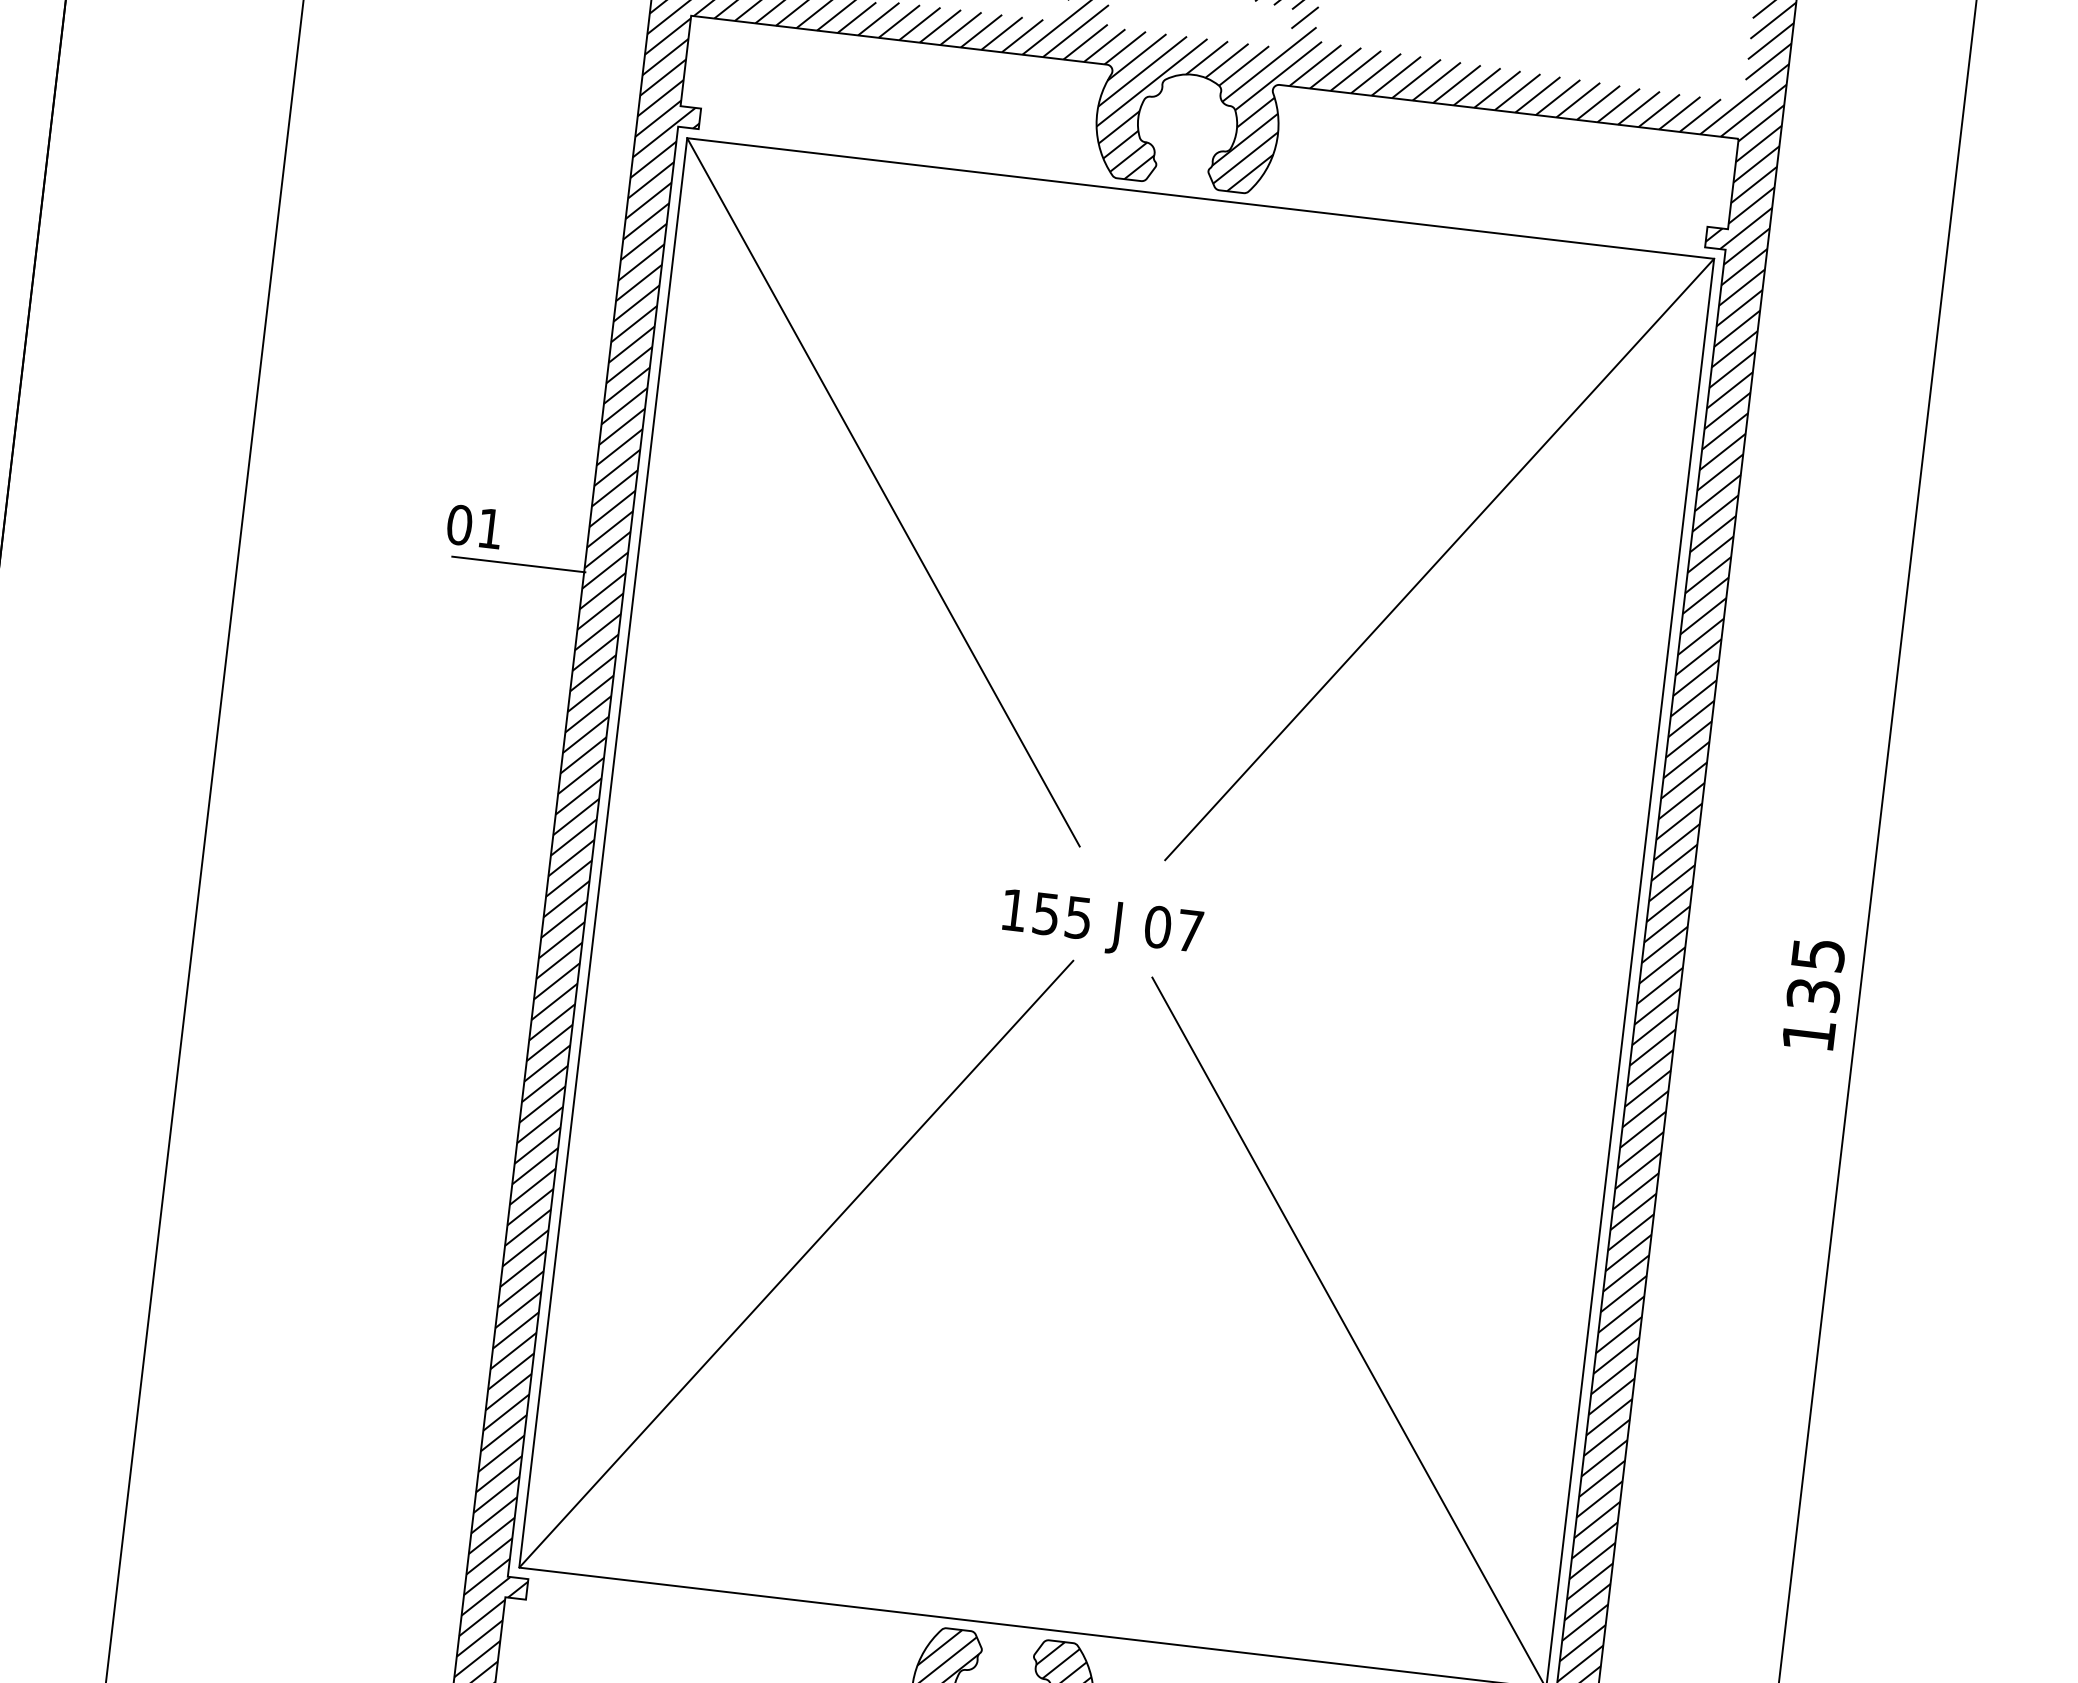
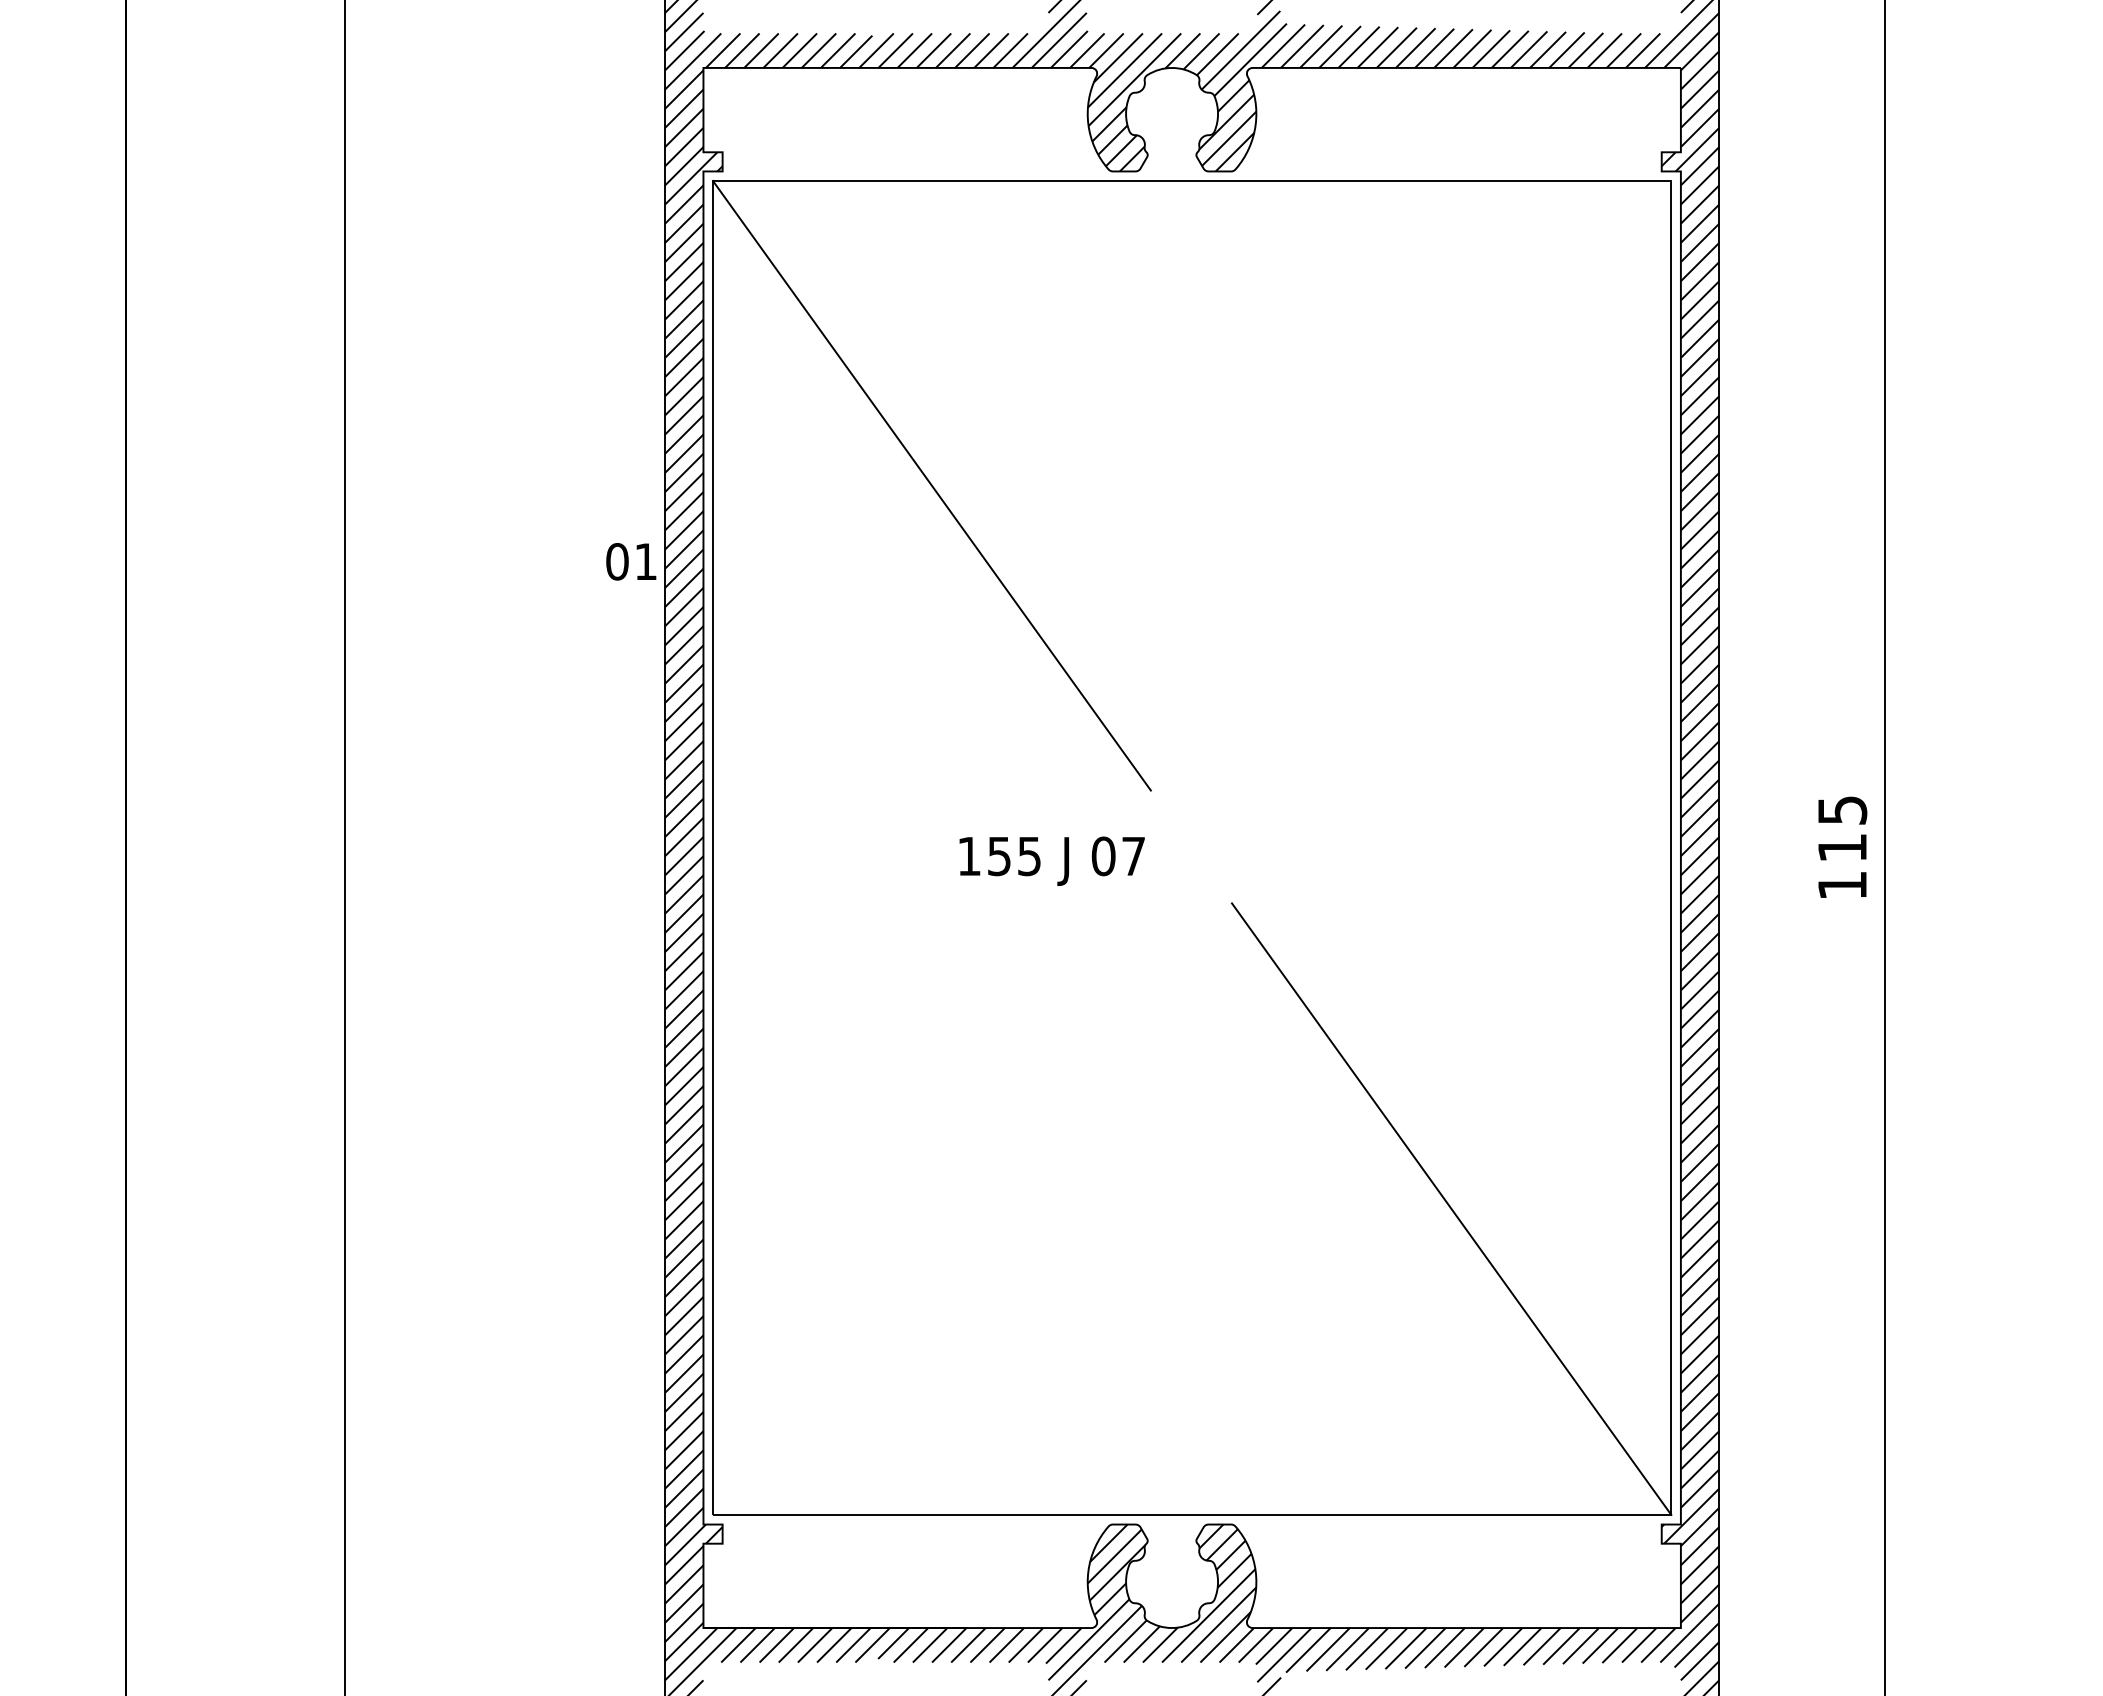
text: (474, 526) -> (631, 561), moved
line: (1440, 559) -> (1451, 487), removed
line: (519, 564) -> (604, 591), removed
text: (1101, 925) -> (1051, 860), moved
text: (1813, 995) -> (1842, 848), 135 -> 115
line: (796, 1264) -> (935, 1205), removed

